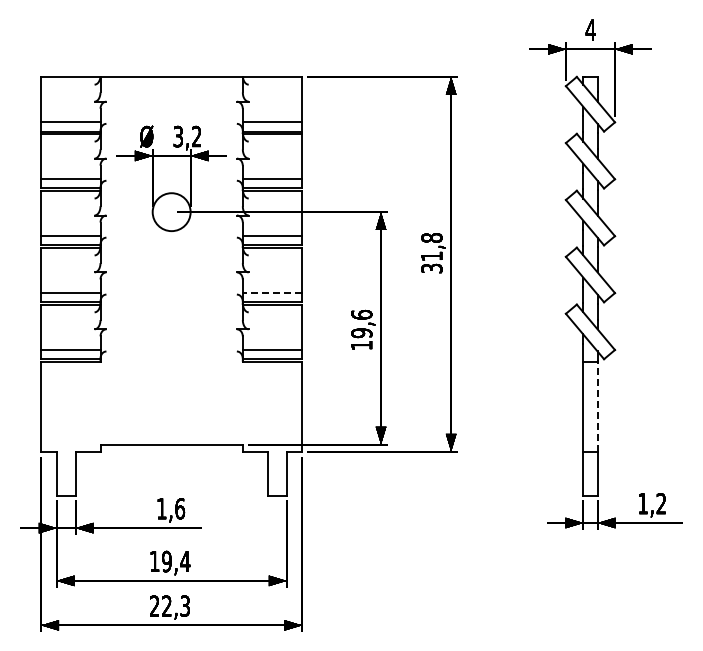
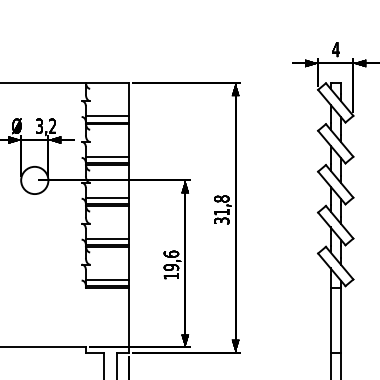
line: (272, 293) -> (107, 238), dashed -> solid
line: (597, 406) -> (340, 320), dashed -> solid

